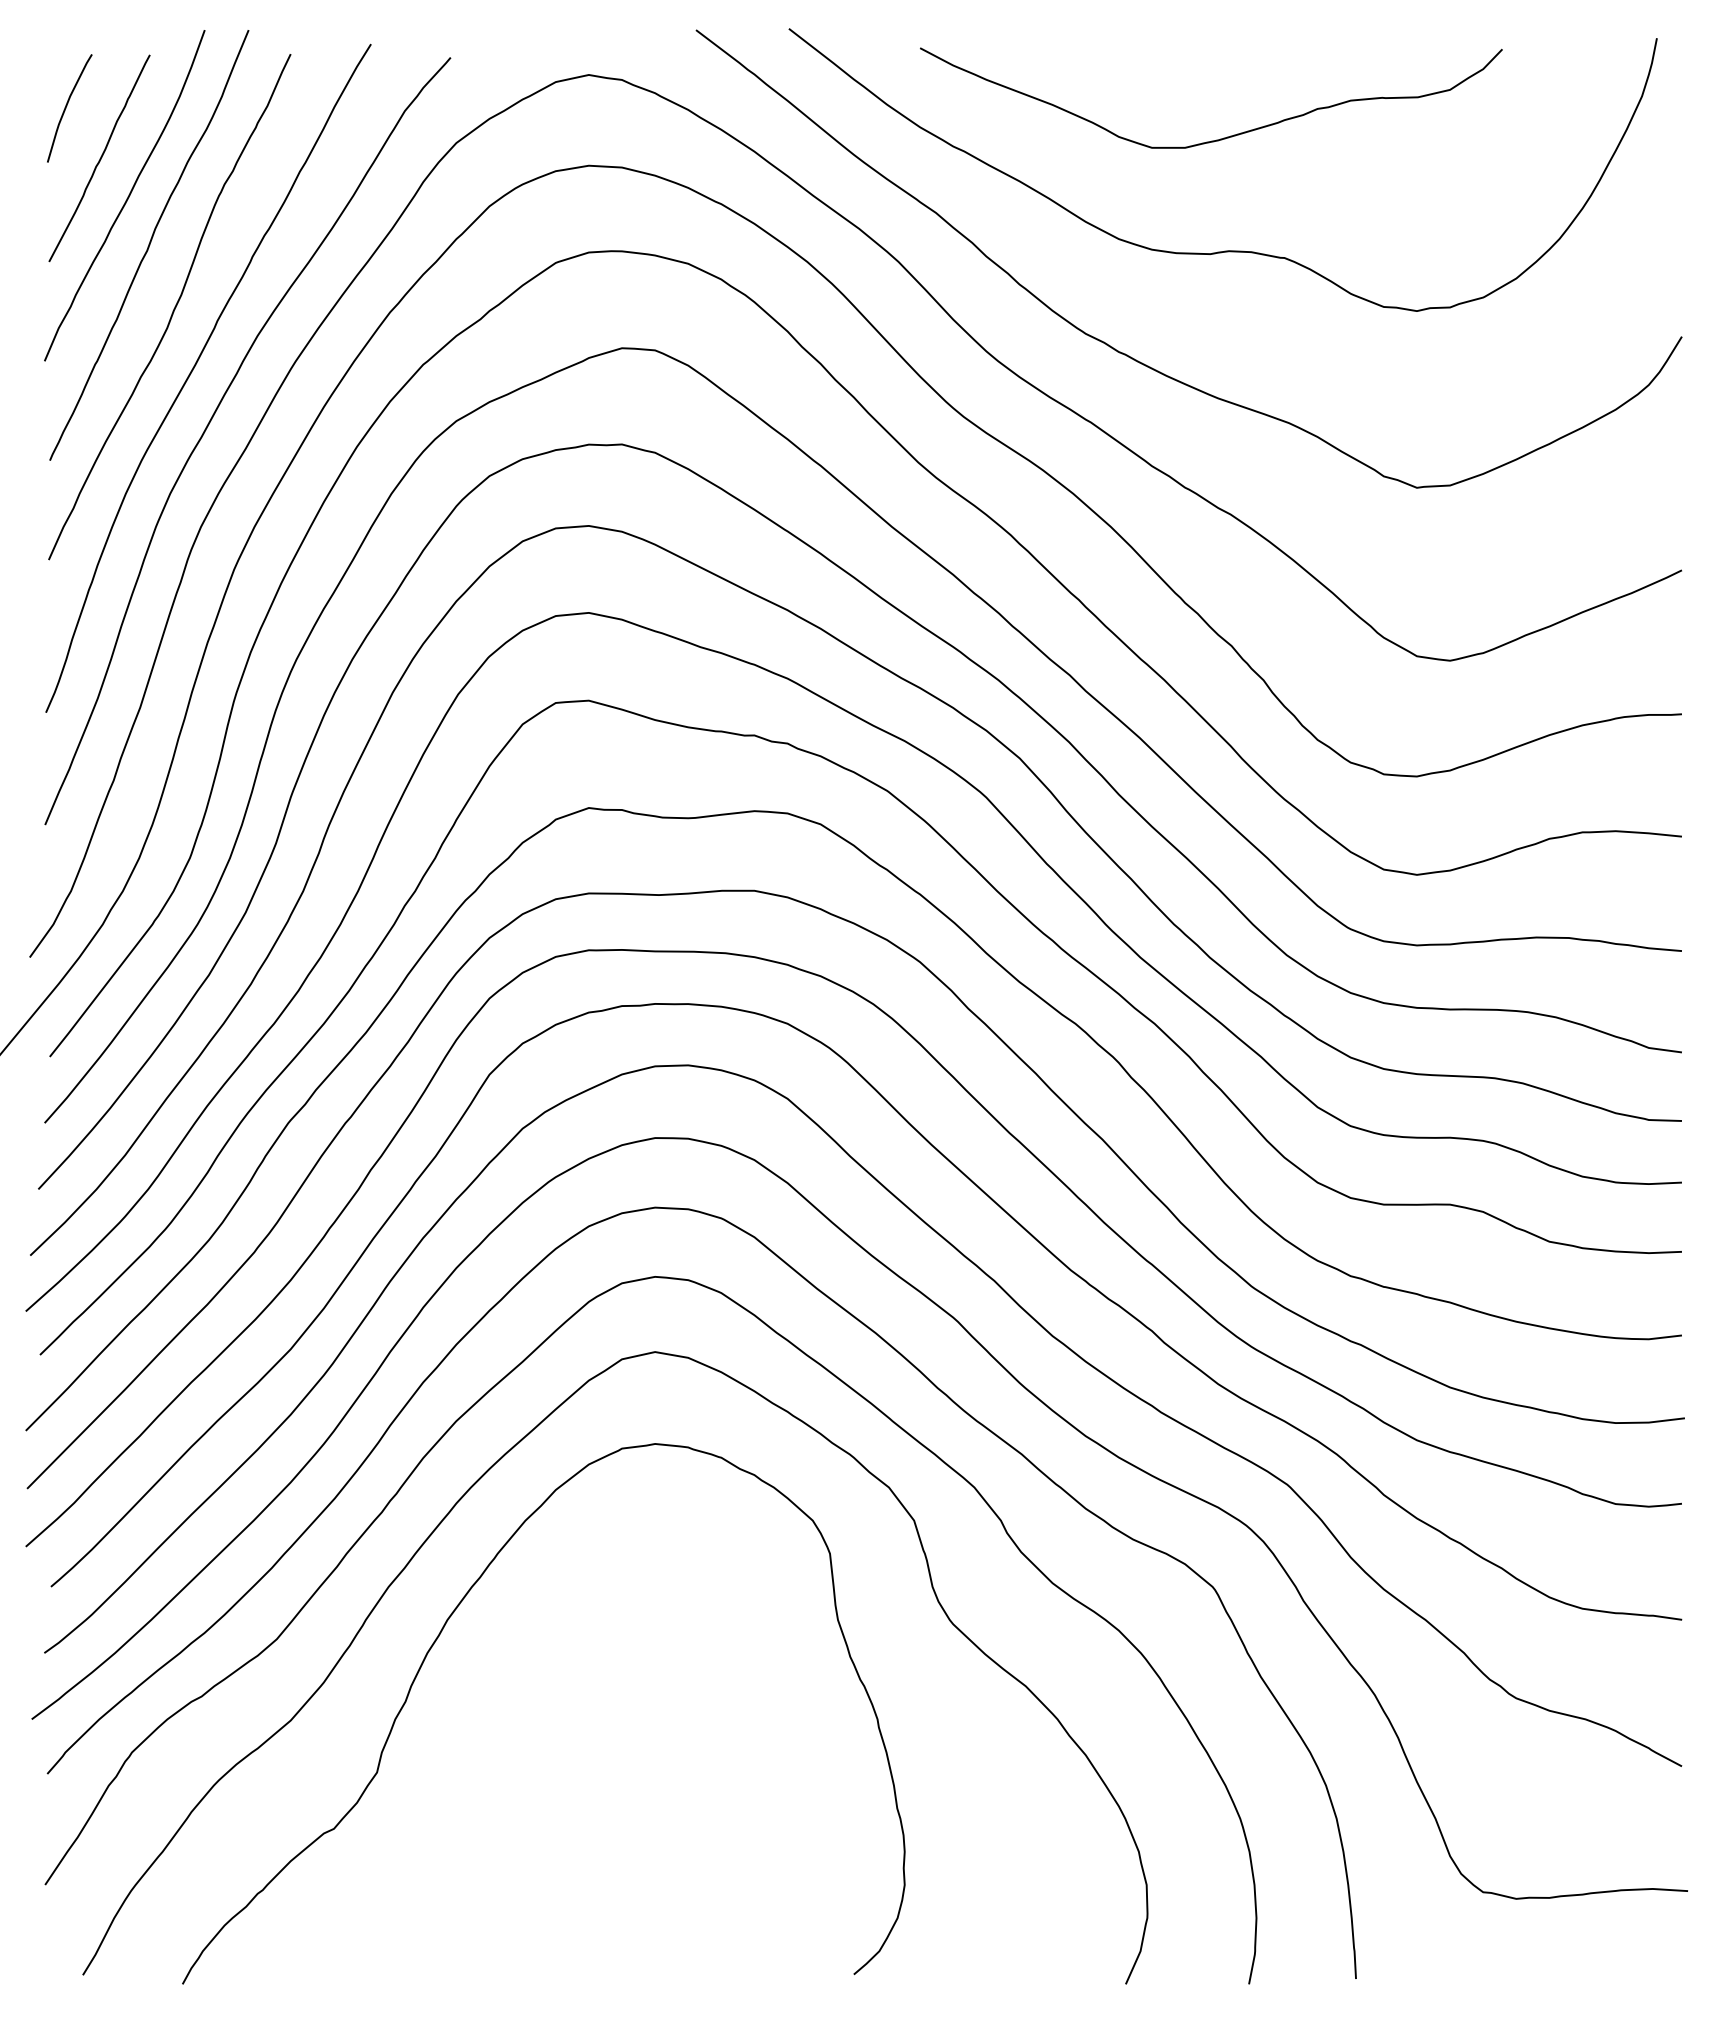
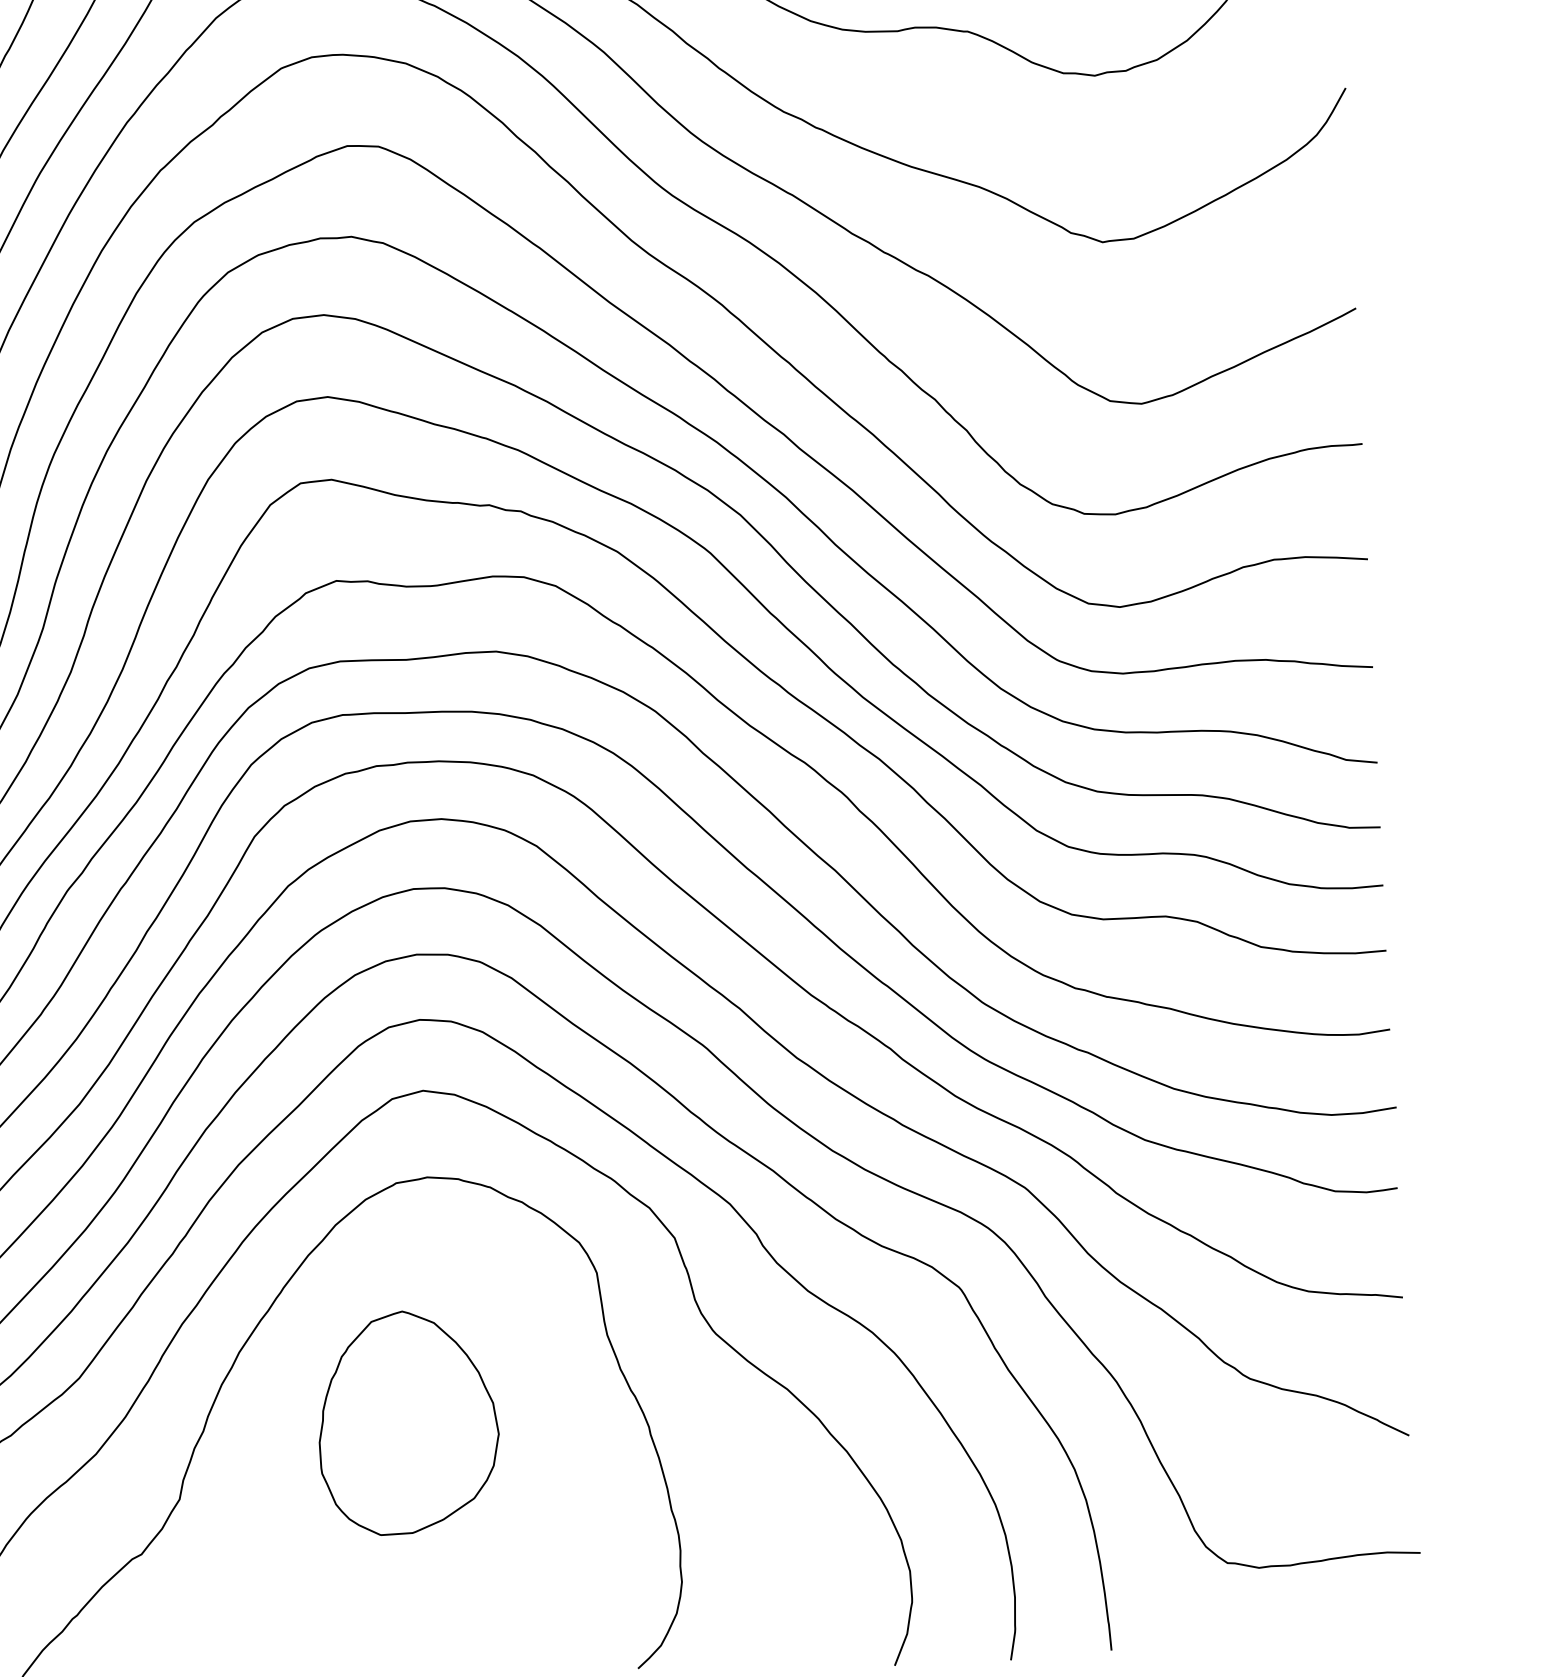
part: (623, 1702) -> (408, 1422), added

